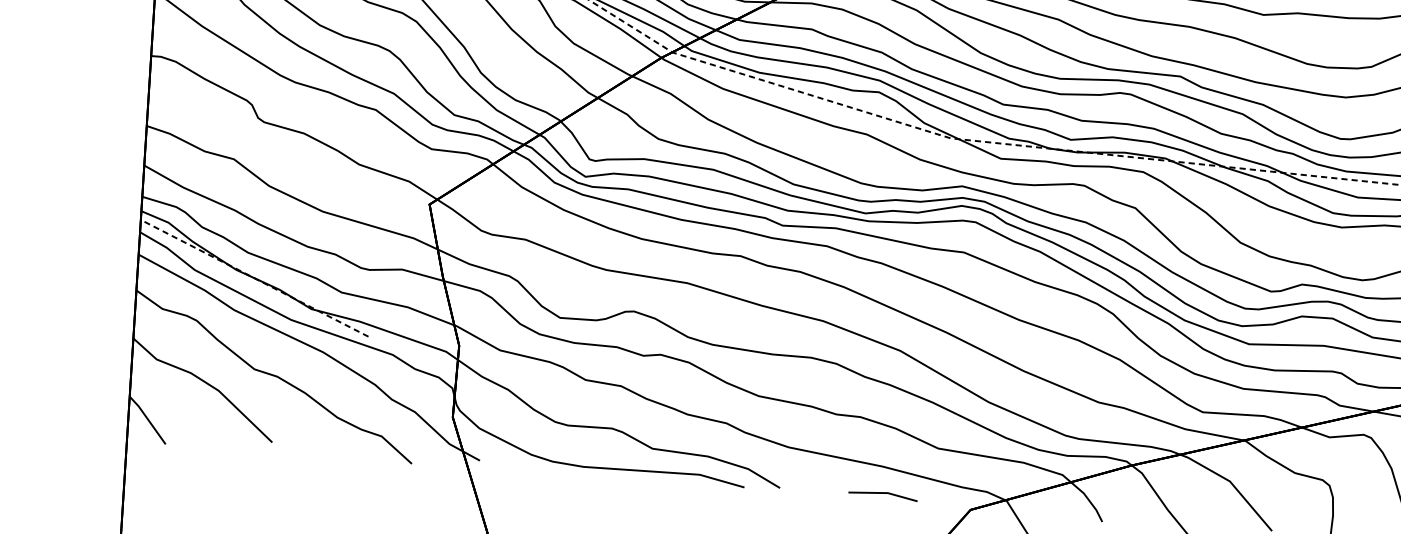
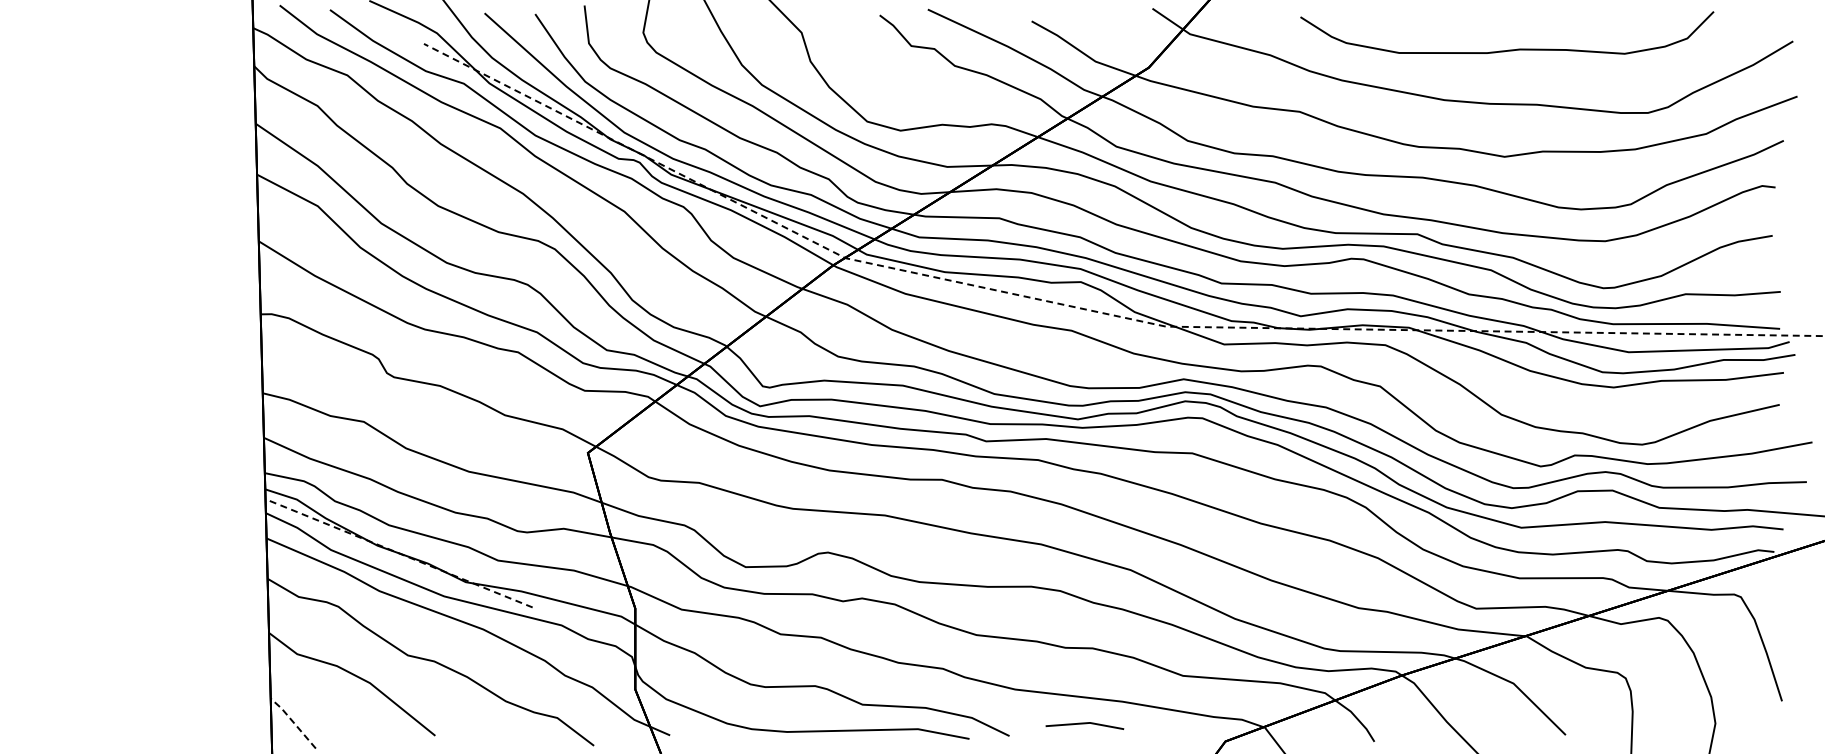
line: (147, 419) -> (293, 722), solid -> dashed
line: (882, 494) -> (1084, 724), moved

